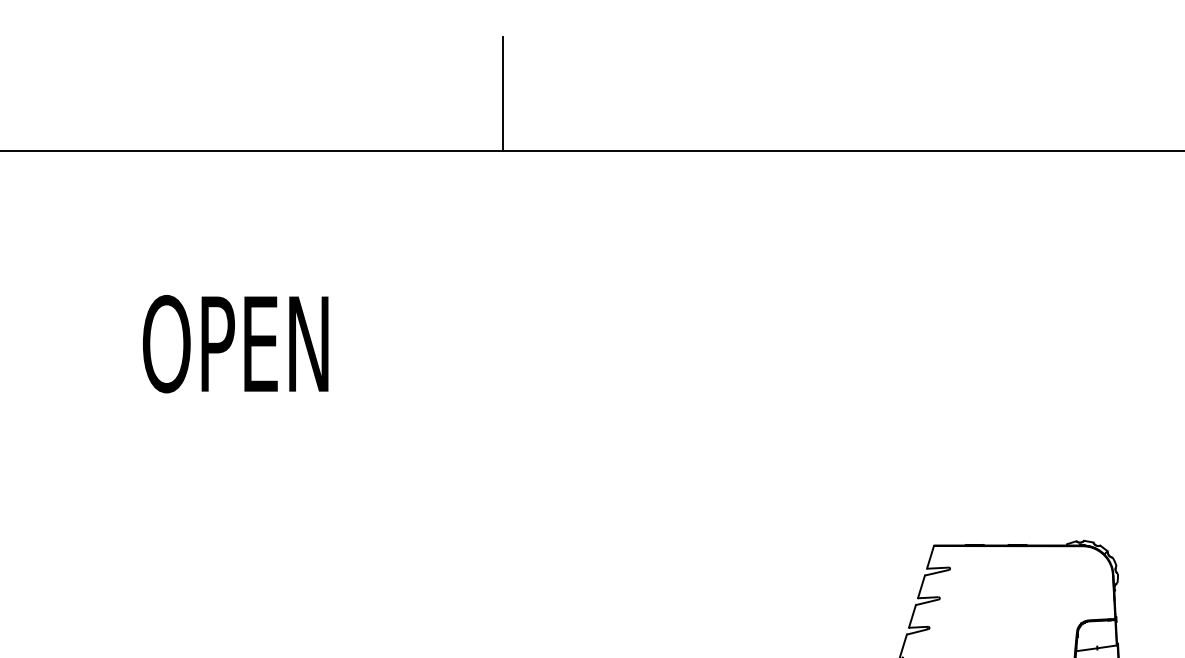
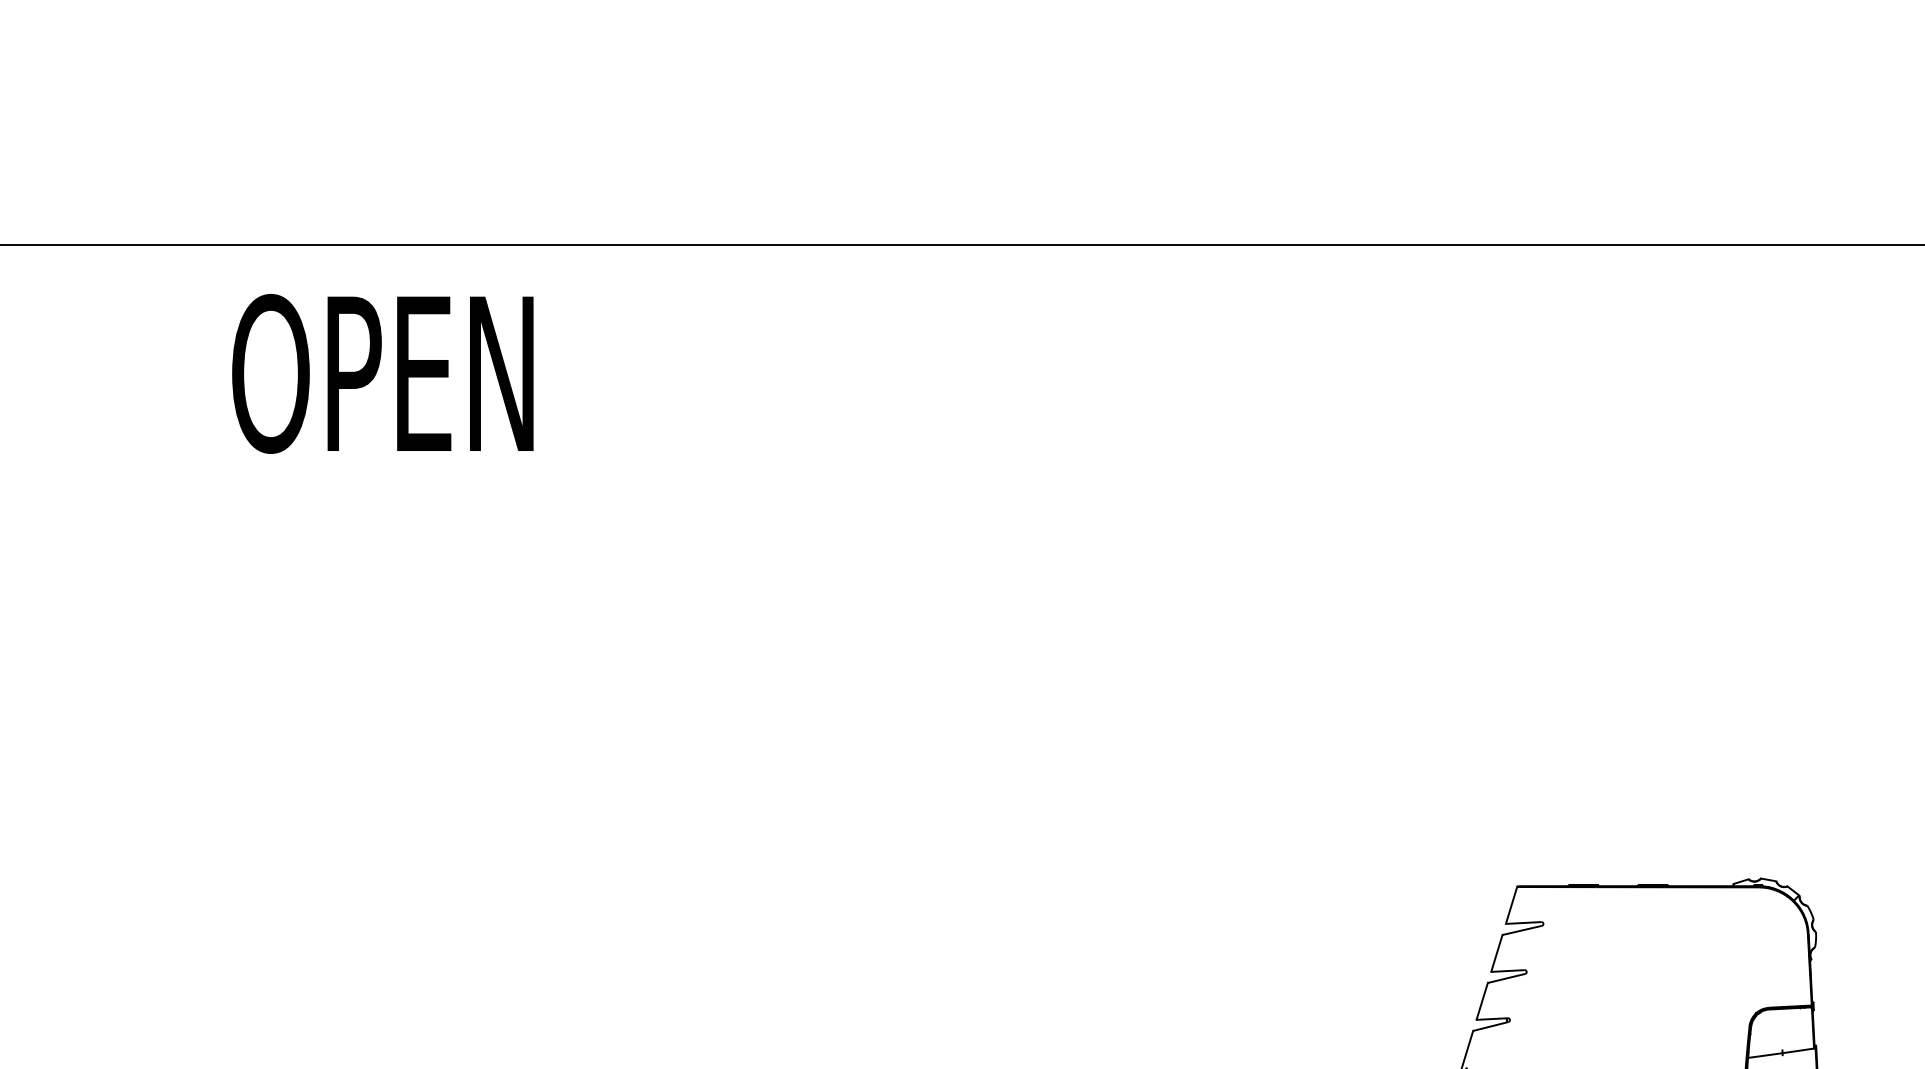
line: (503, 93) -> (817, 151), removed
text: (235, 344) -> (382, 374), moved

